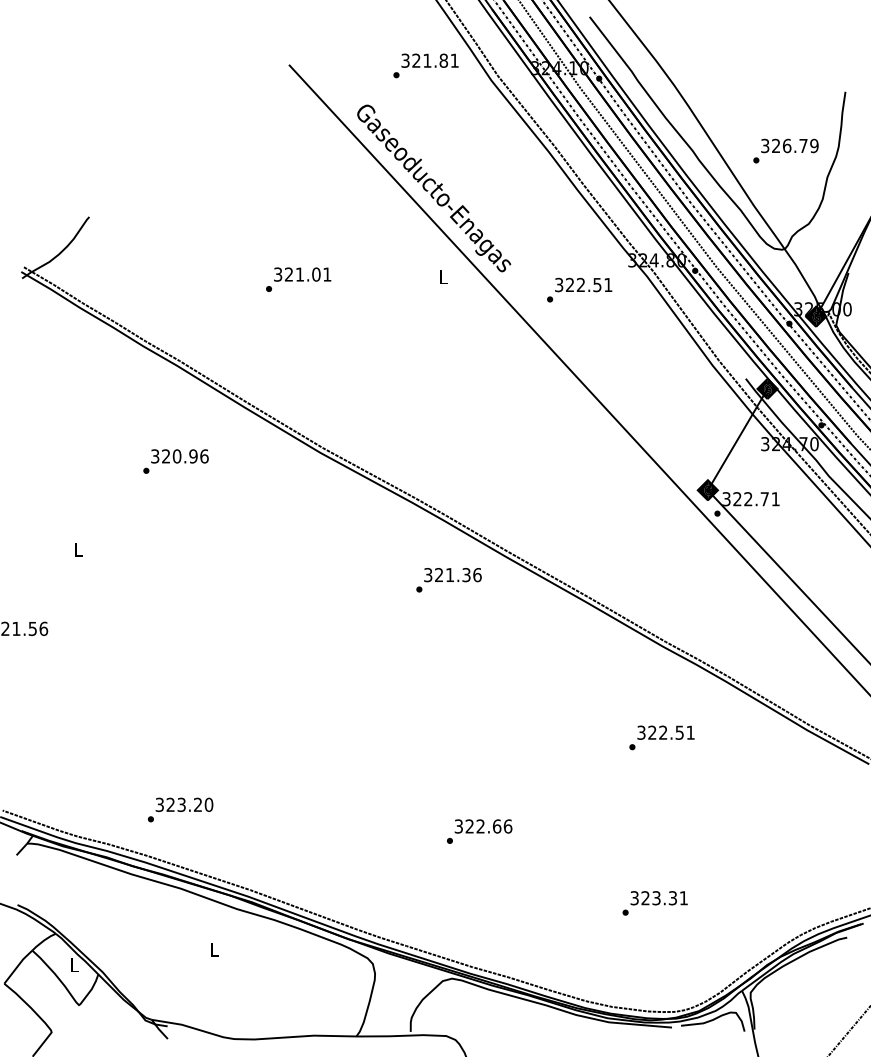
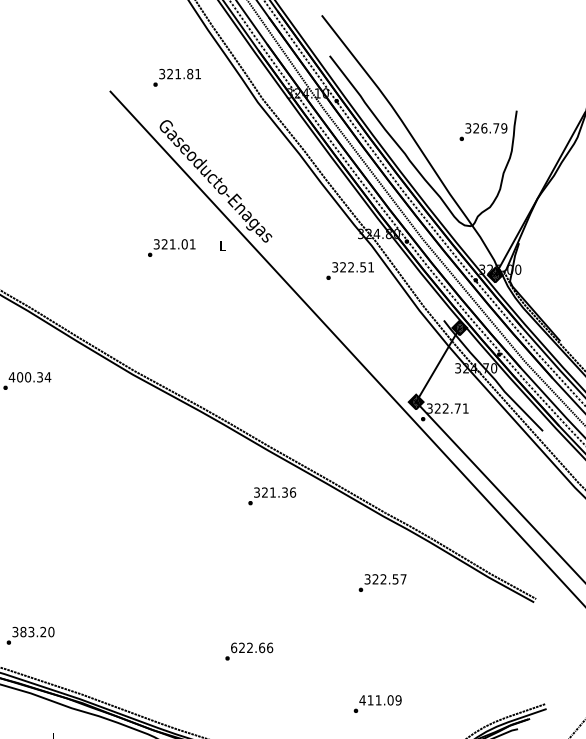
text: (425, 65) -> (176, 77), moved
text: (785, 150) -> (483, 131), moved
text: (298, 279) -> (171, 247), moved
text: (579, 289) -> (350, 270), moved
text: (179, 456) -> (29, 377), 320.96 -> 400.34
text: (448, 580) -> (271, 496), moved
text: (690, 732) -> (403, 579), 322.51 -> 322.57
text: (170, 804) -> (23, 631), 323.20 -> 383.20
text: (458, 826) -> (233, 647), 322.66 -> 622.66
text: (659, 898) -> (380, 700), 323.31 -> 411.09

